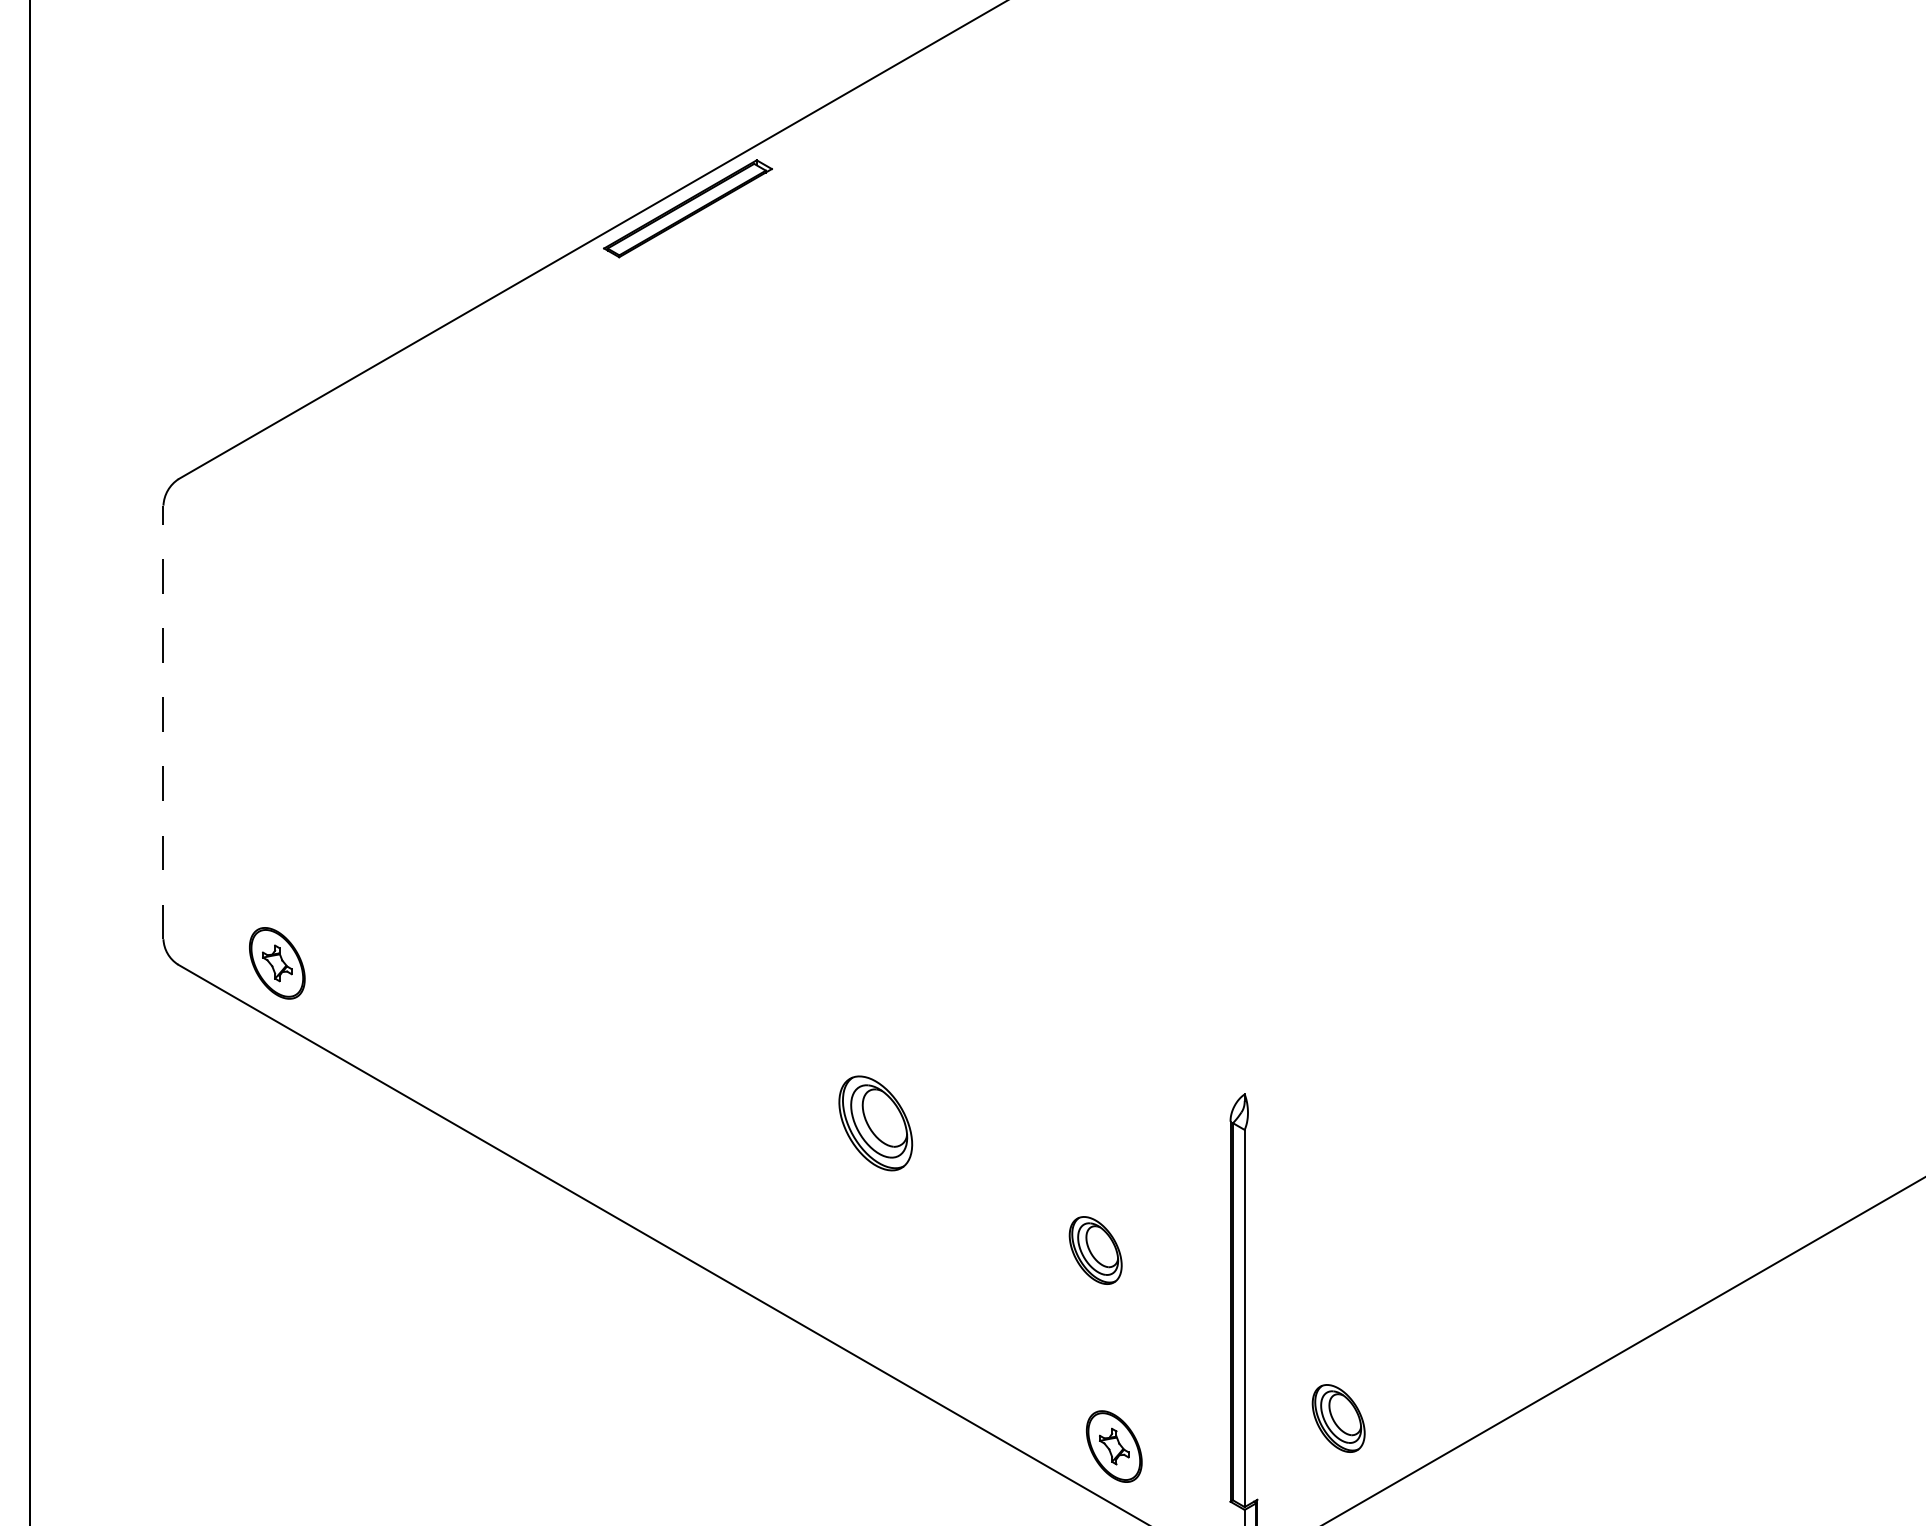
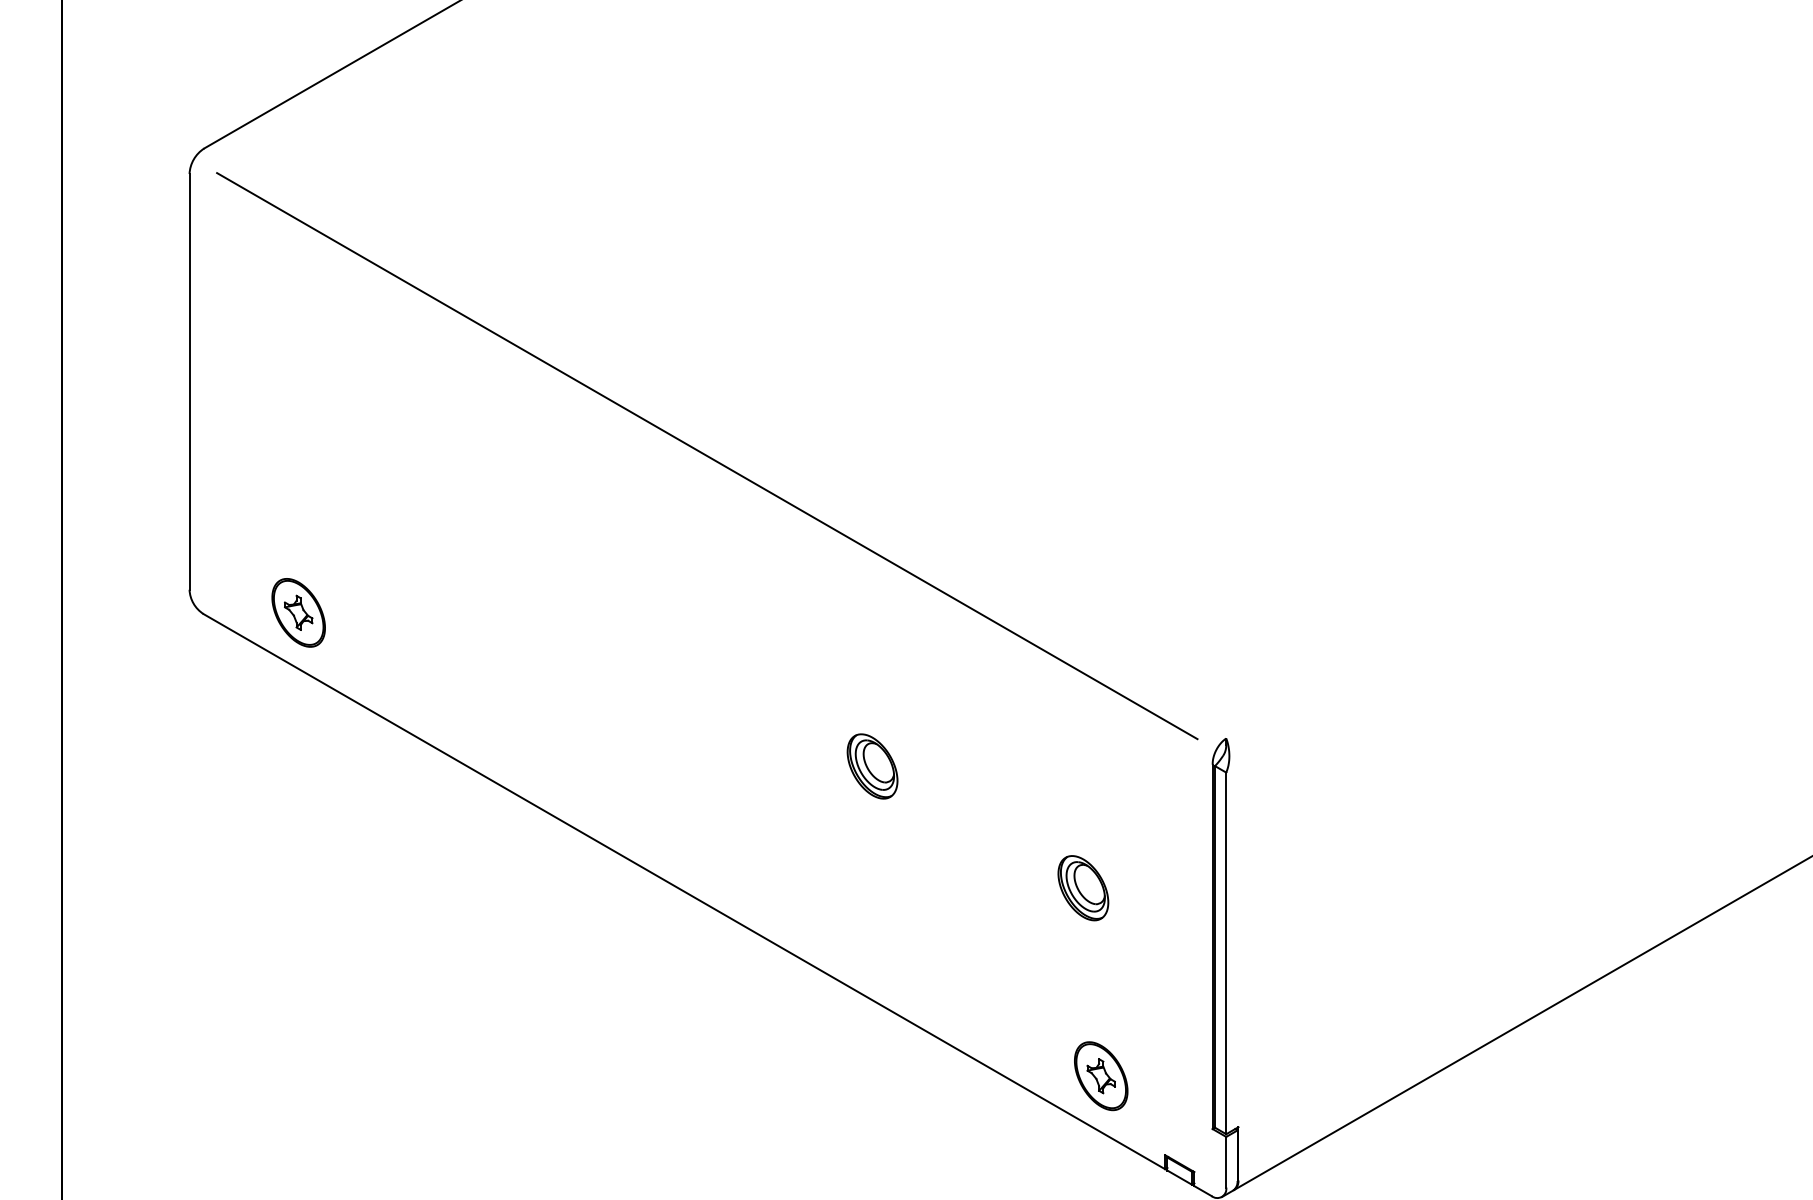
line: (163, 722) -> (189, 381), dashed -> solid
line: (703, 799) -> (707, 455), added
part: (875, 1123) -> (872, 766), size x0.71
part: (1338, 1418) -> (1316, 1049), removed

